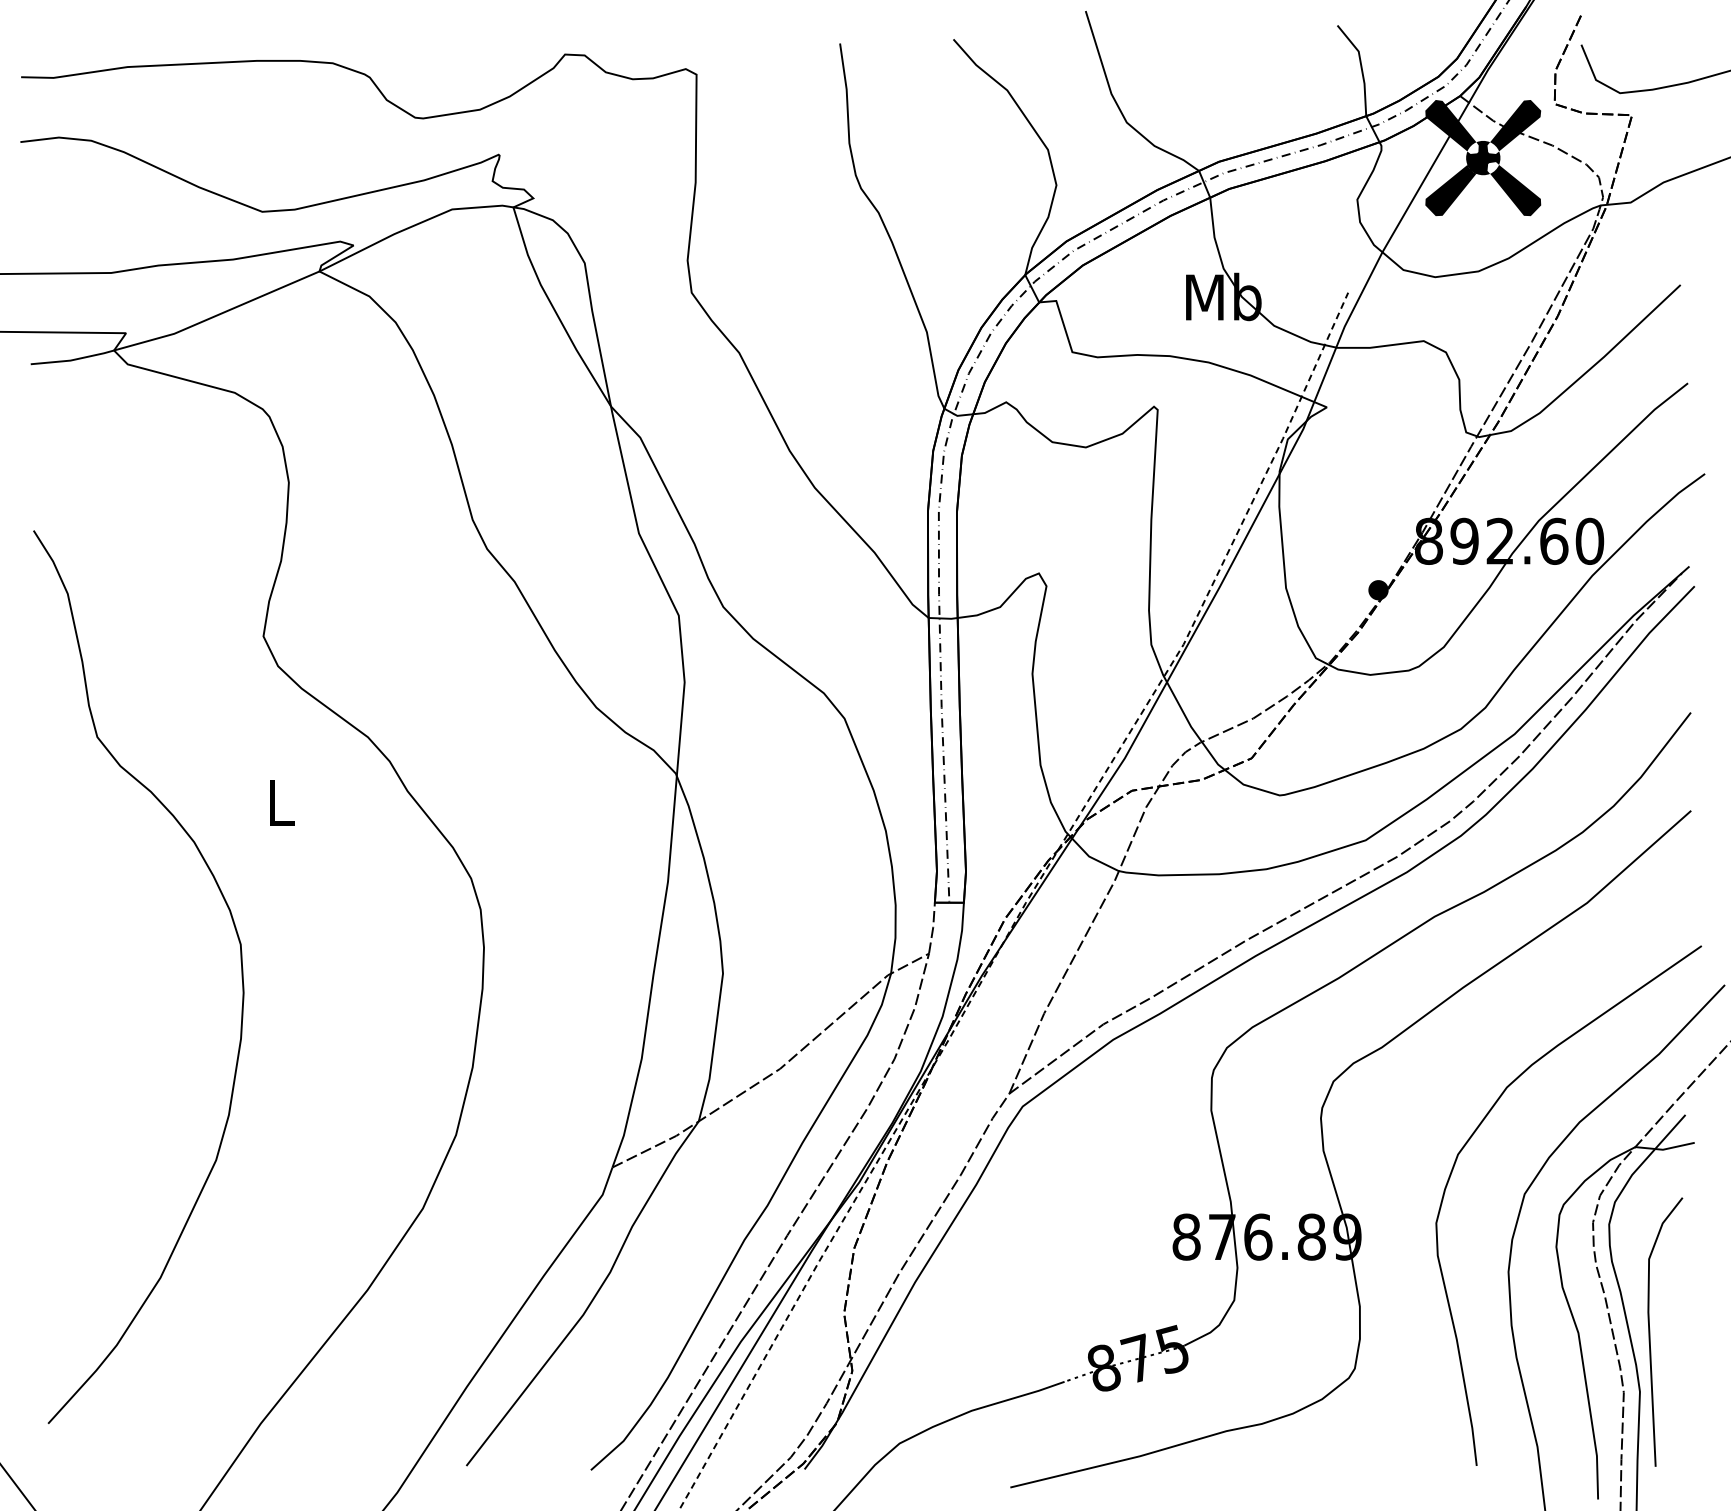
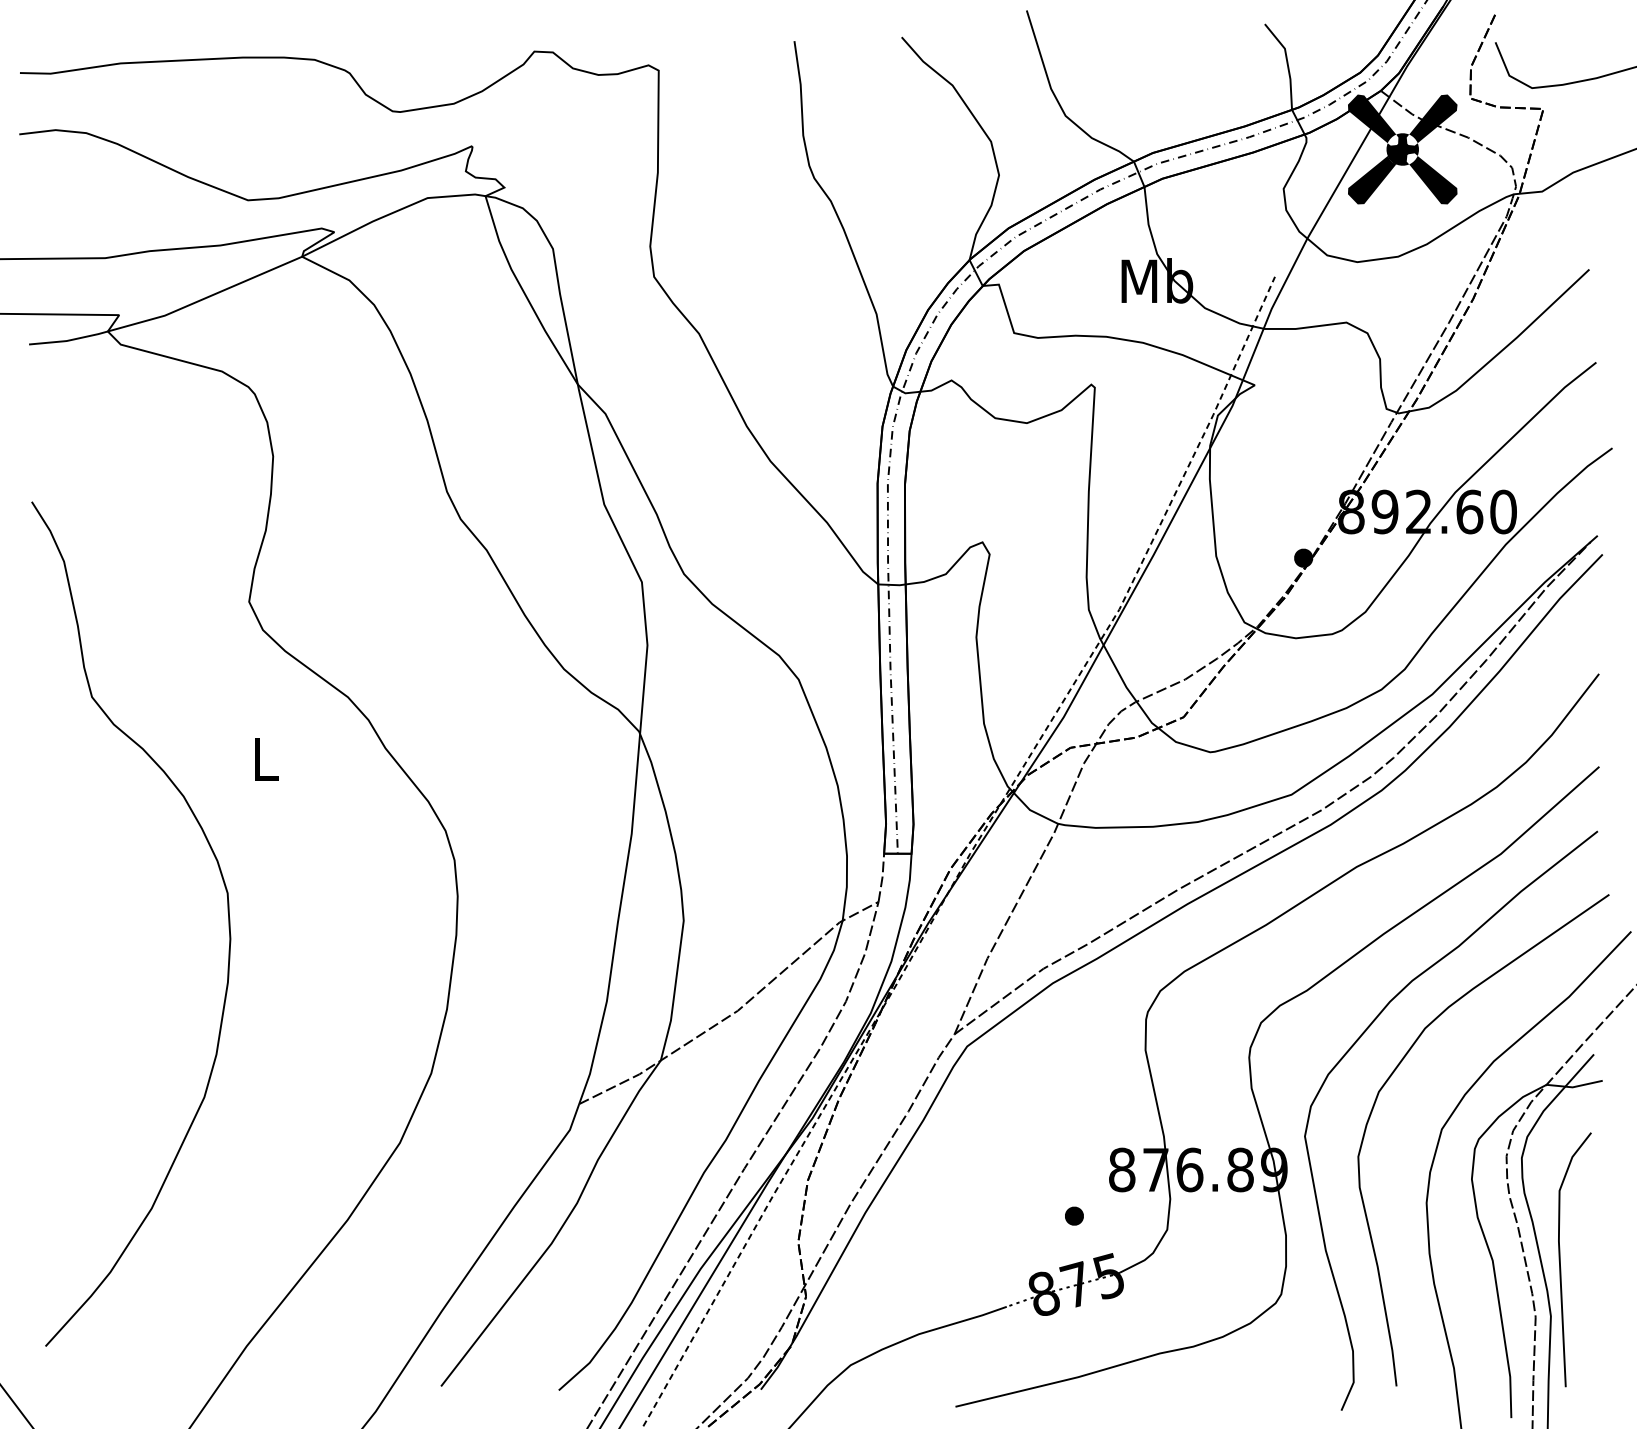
curve: (1438, 1098) -> (1360, 1038), added
part: (1136, 1285) -> (1074, 1215), added

